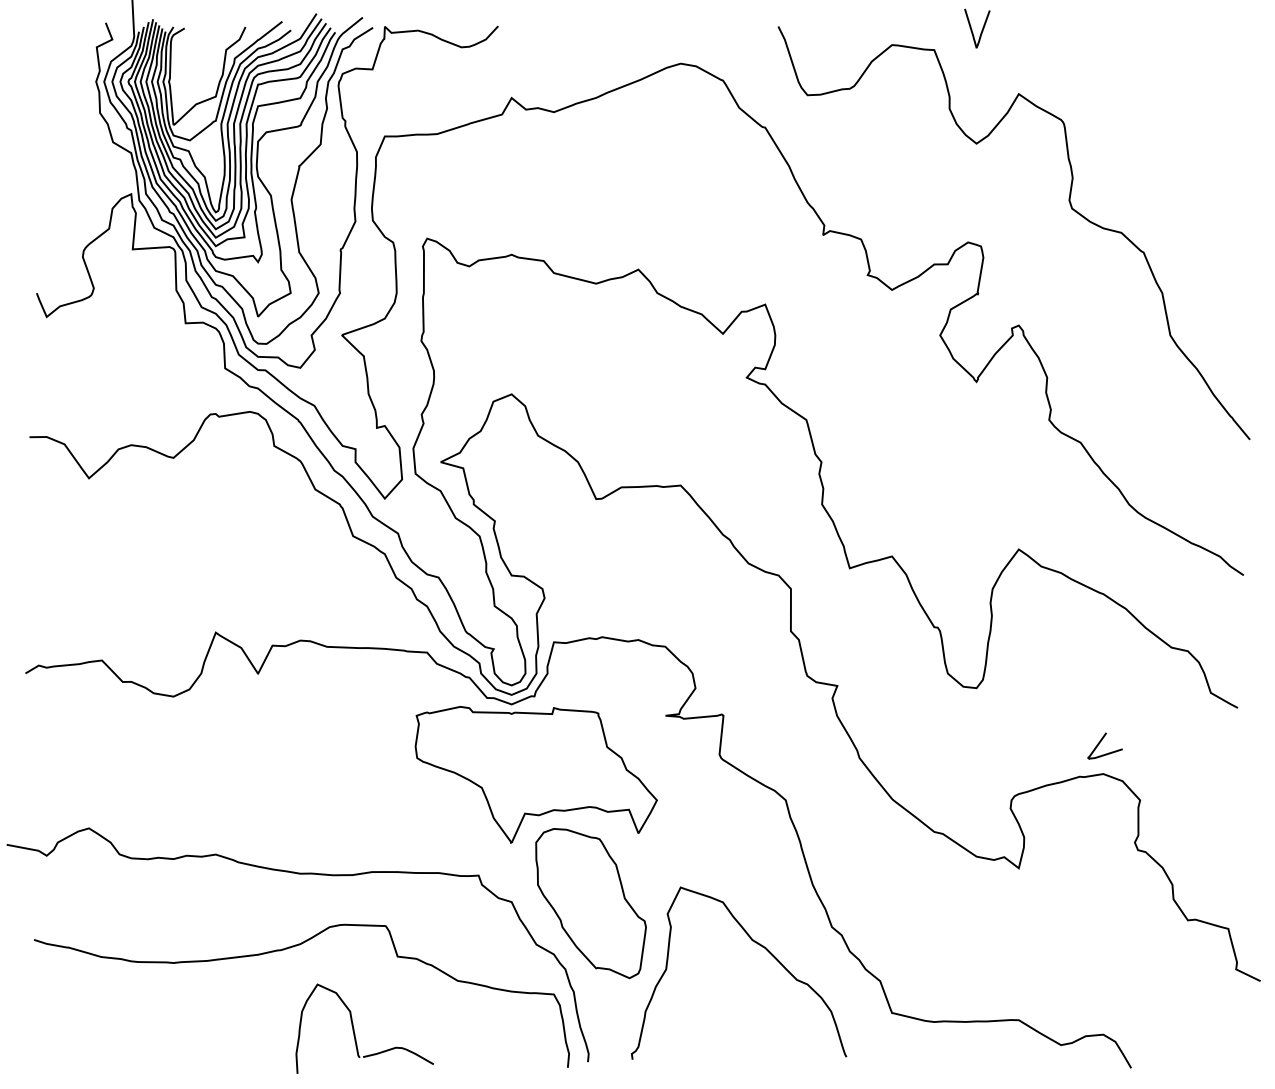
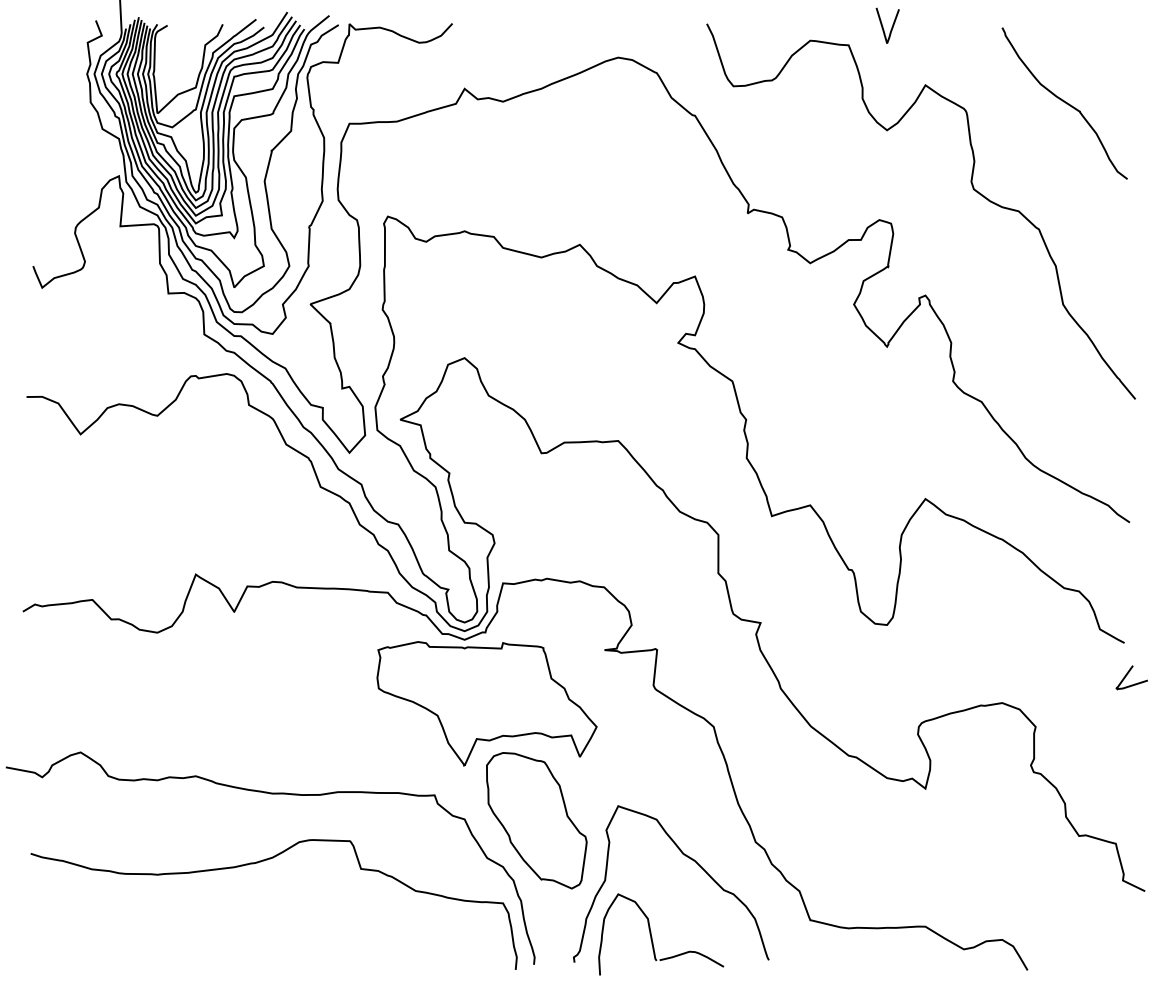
curve: (1171, 113) -> (1064, 102), added
curve: (1100, 743) -> (1127, 675), moved
part: (355, 1030) -> (652, 936), moved

